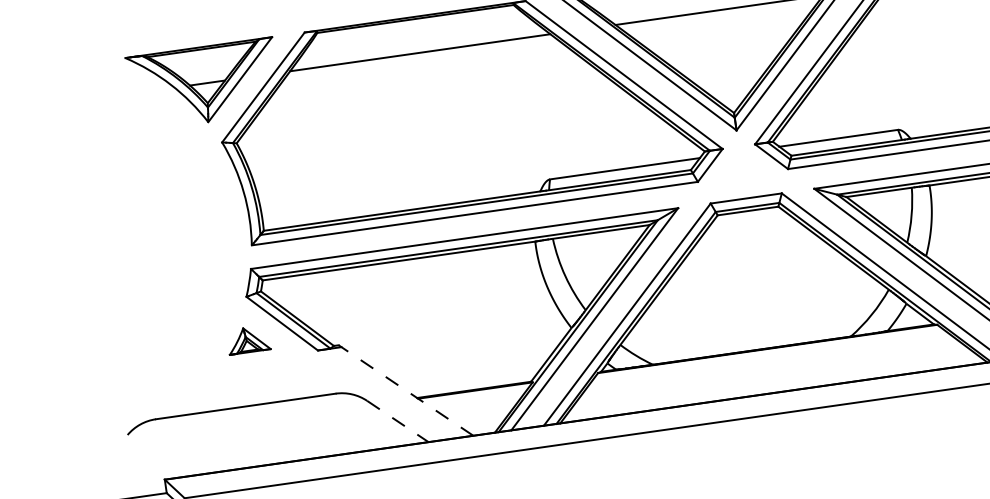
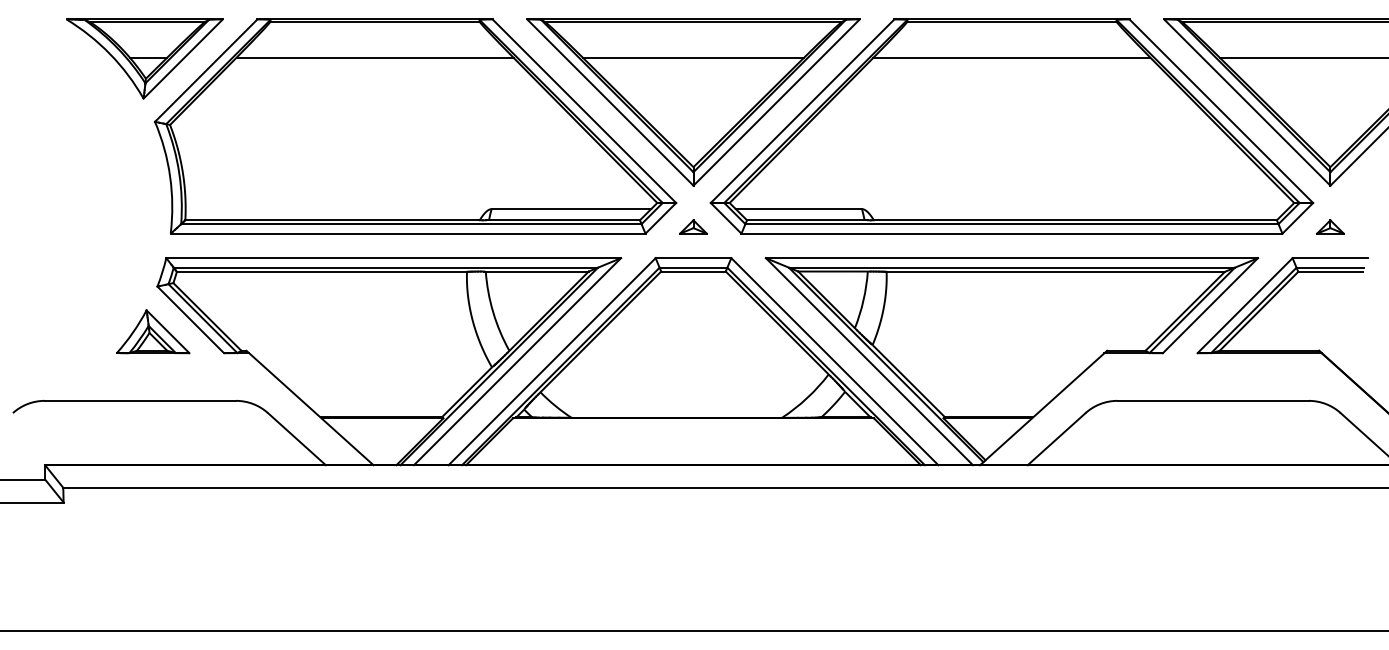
part: (742, 168) -> (693, 226), added
part: (248, 339) -> (153, 331), size x1.67
line: (406, 390) -> (310, 408), dashed -> solid
line: (397, 421) -> (296, 439), dashed -> solid

